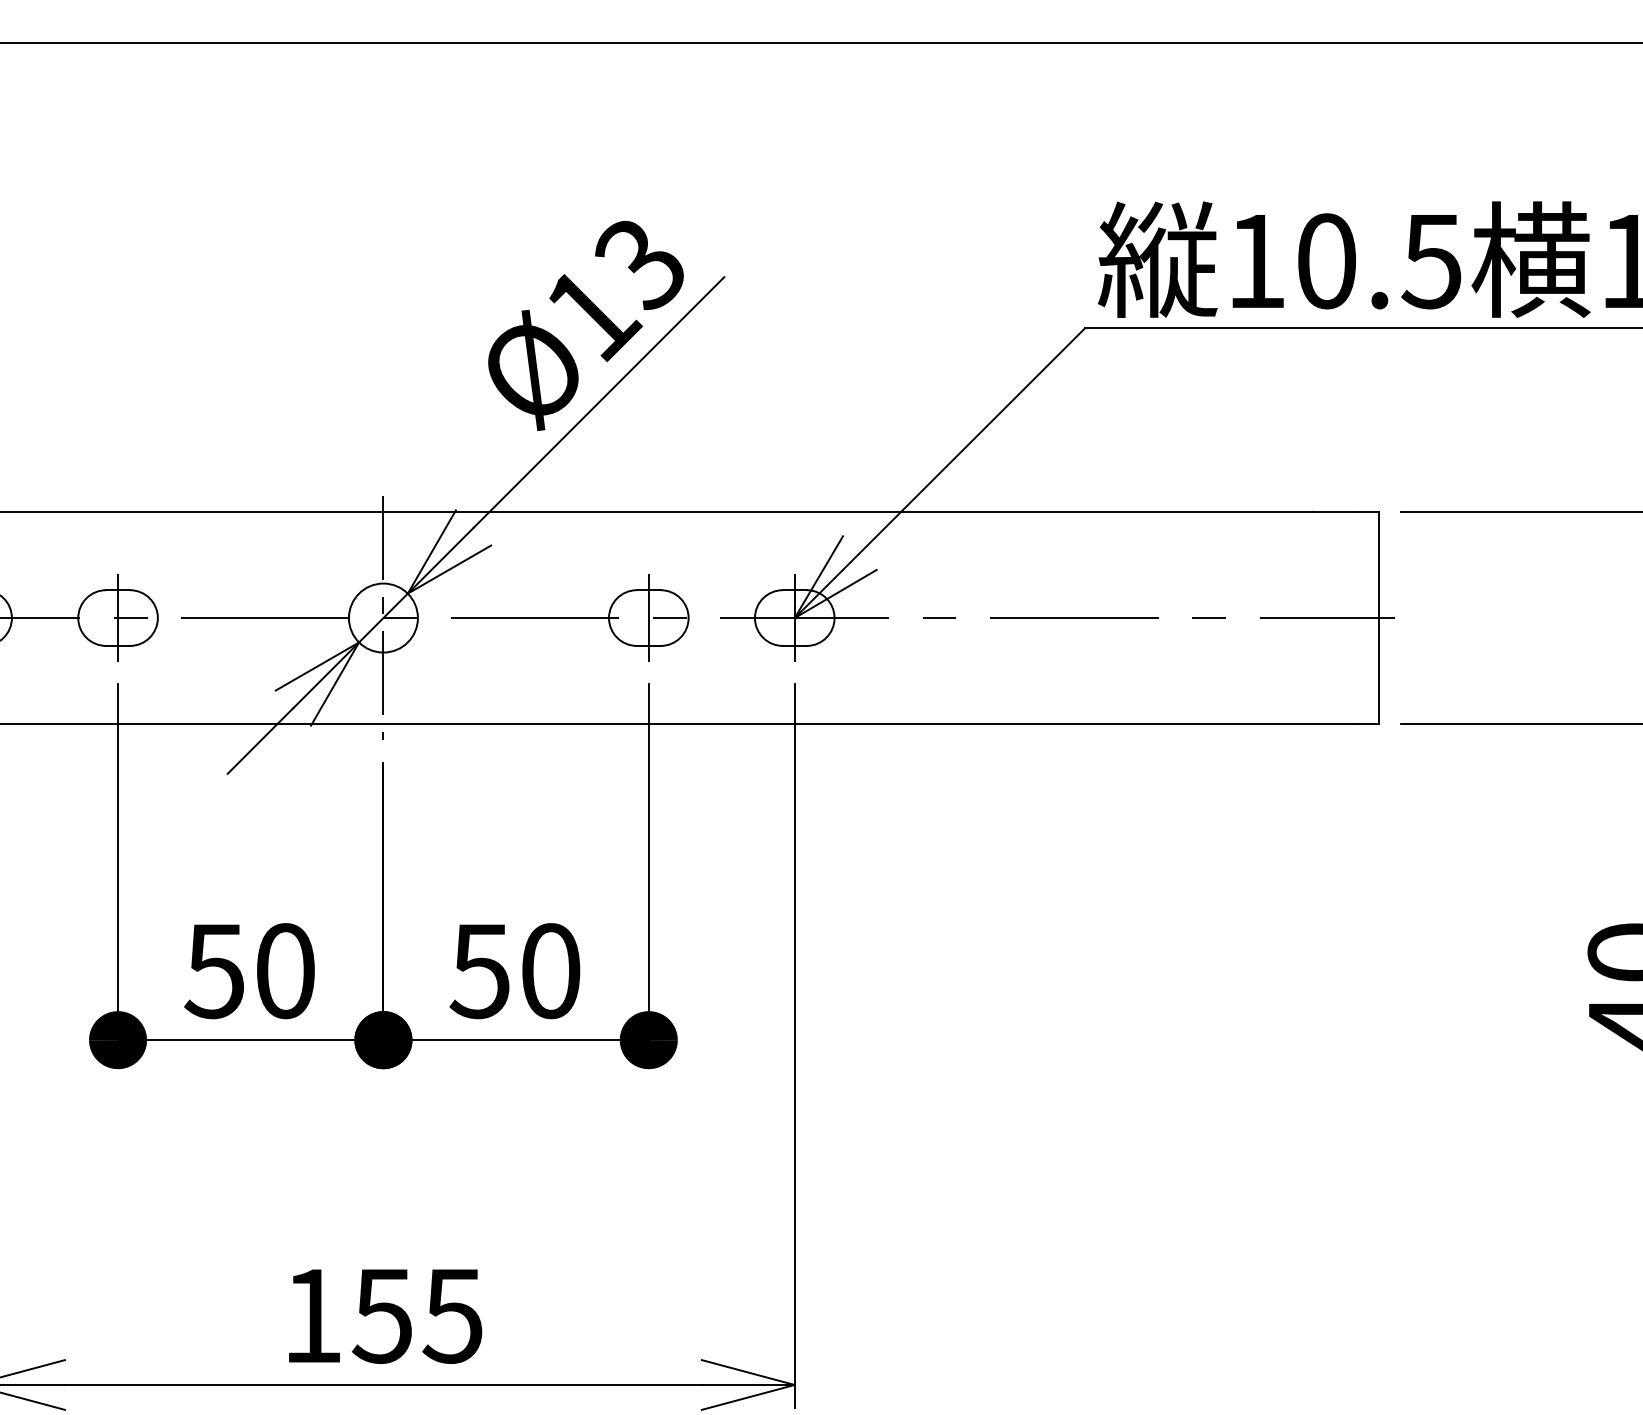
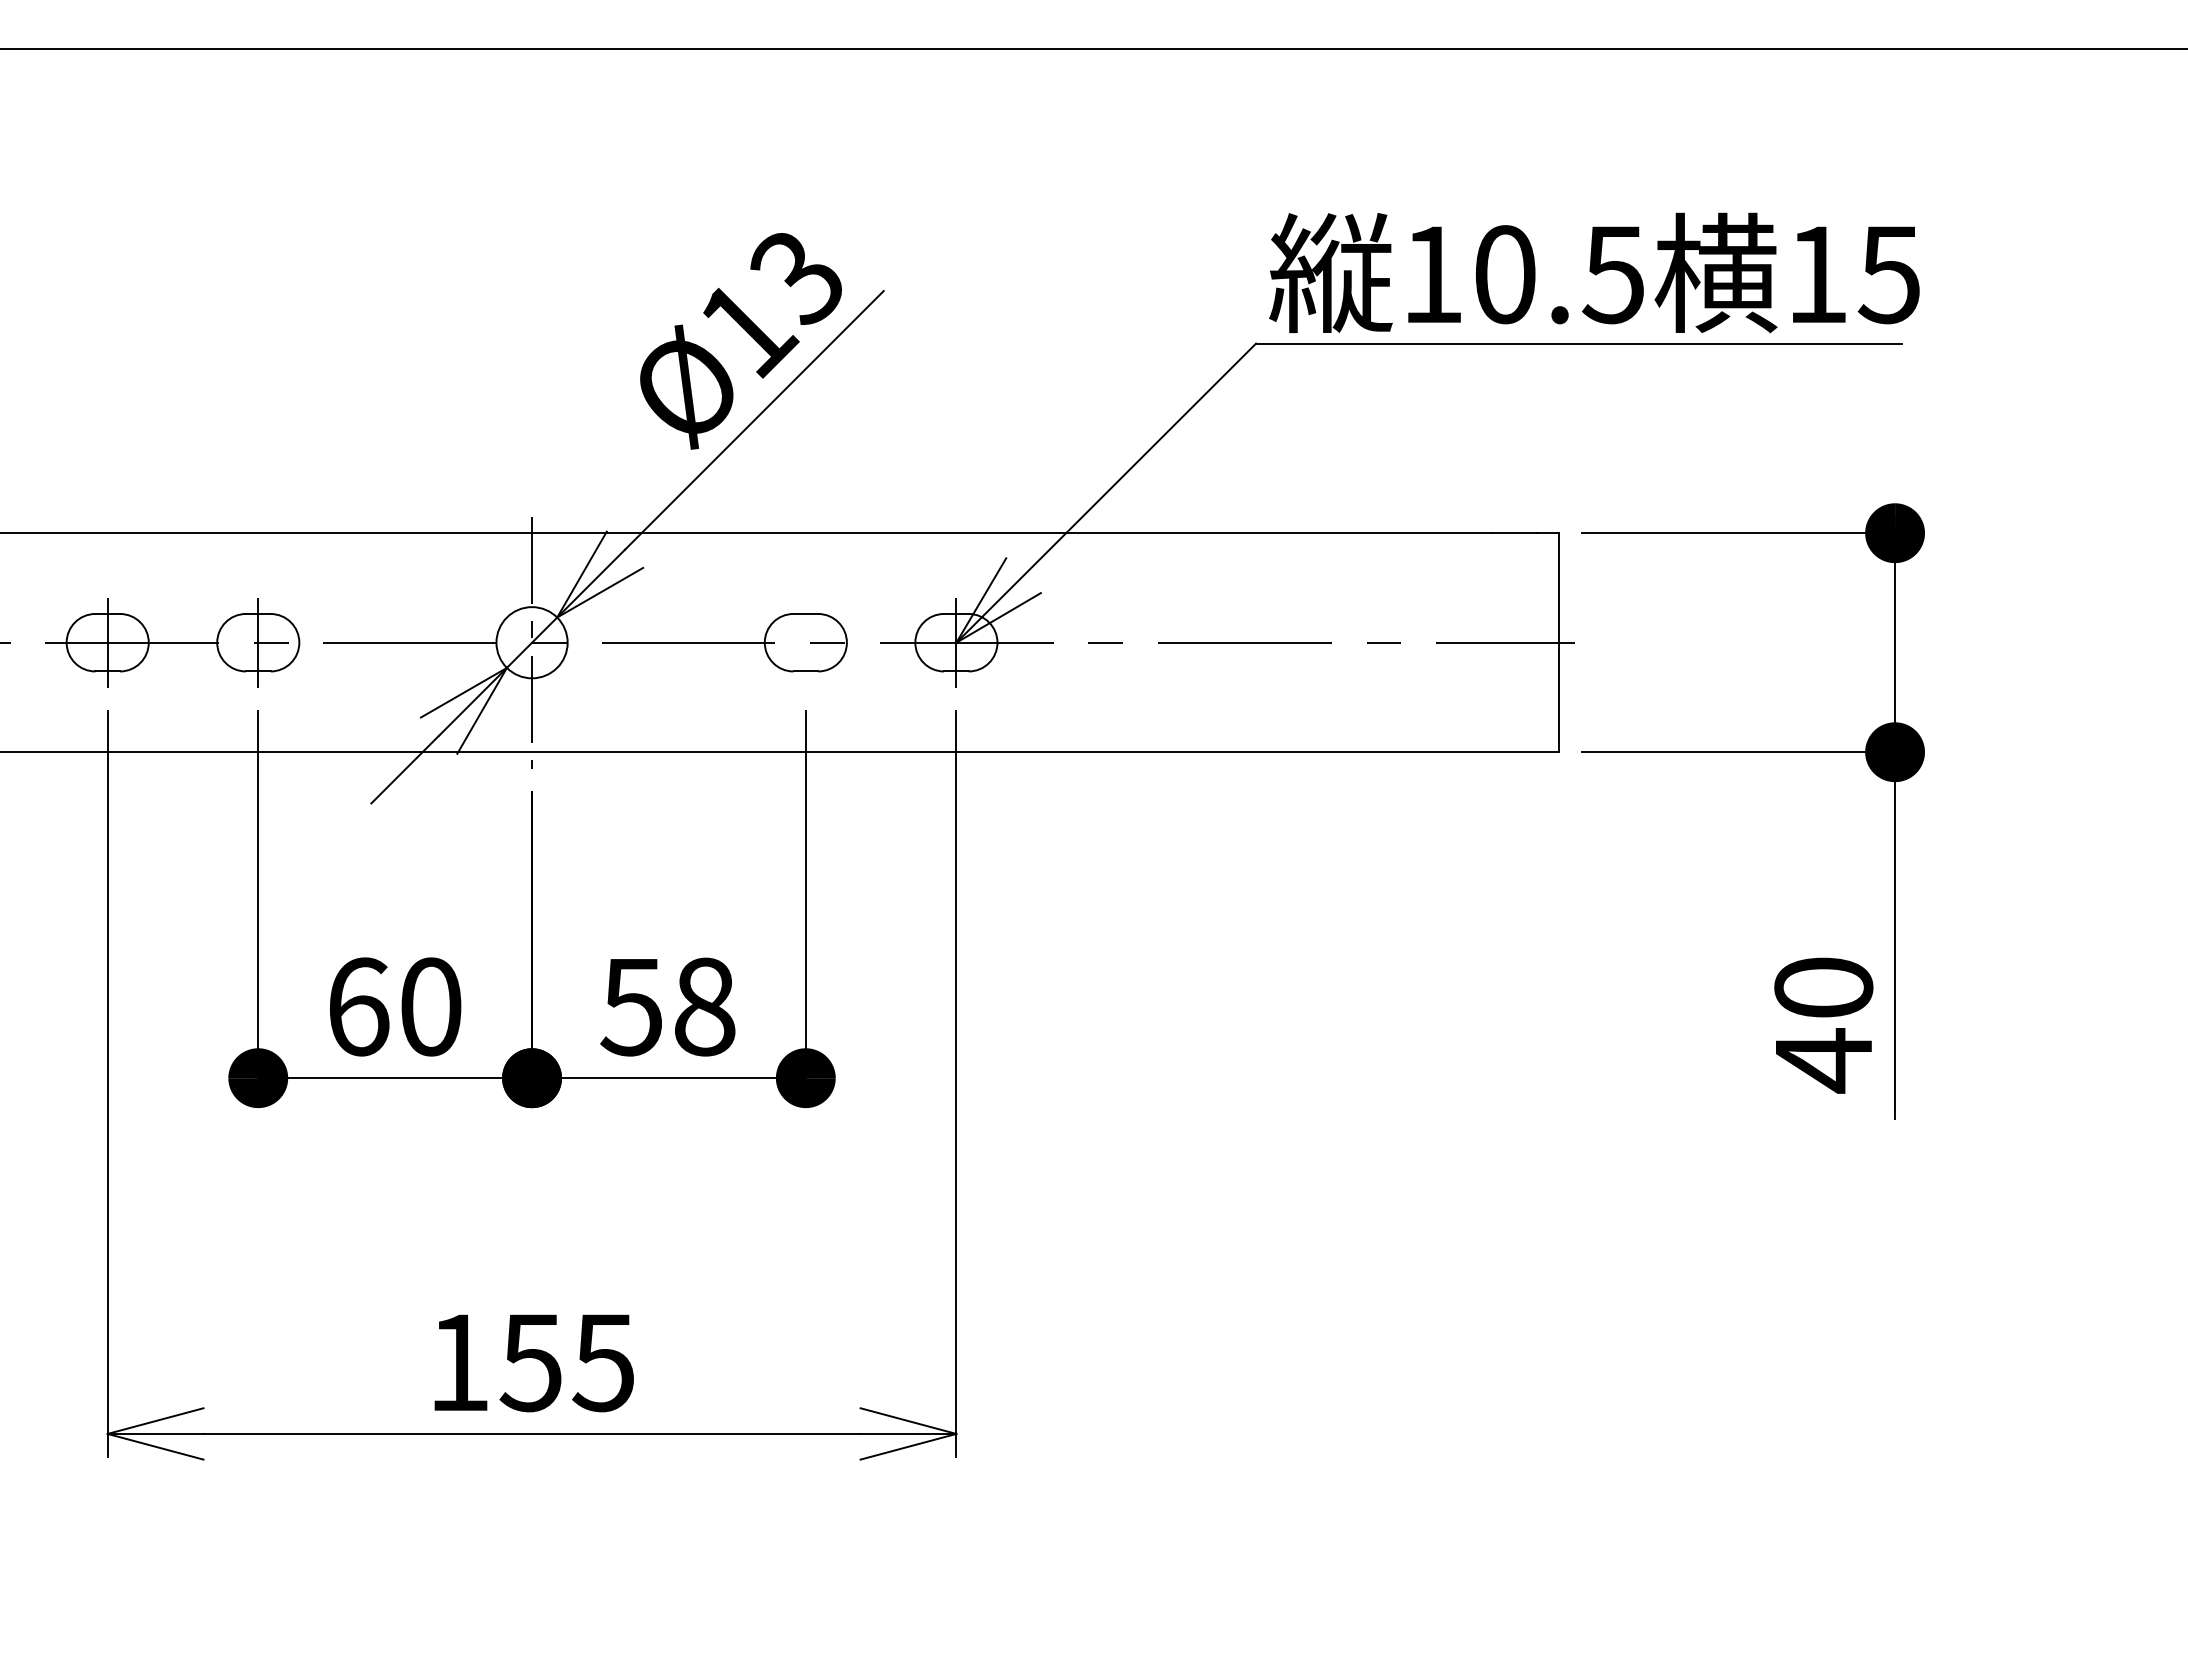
line: (648, 617) -> (805, 642), removed
text: (214, 970) -> (357, 1006), 50 -> 60
text: (551, 970) -> (705, 1006), 50 -> 58

